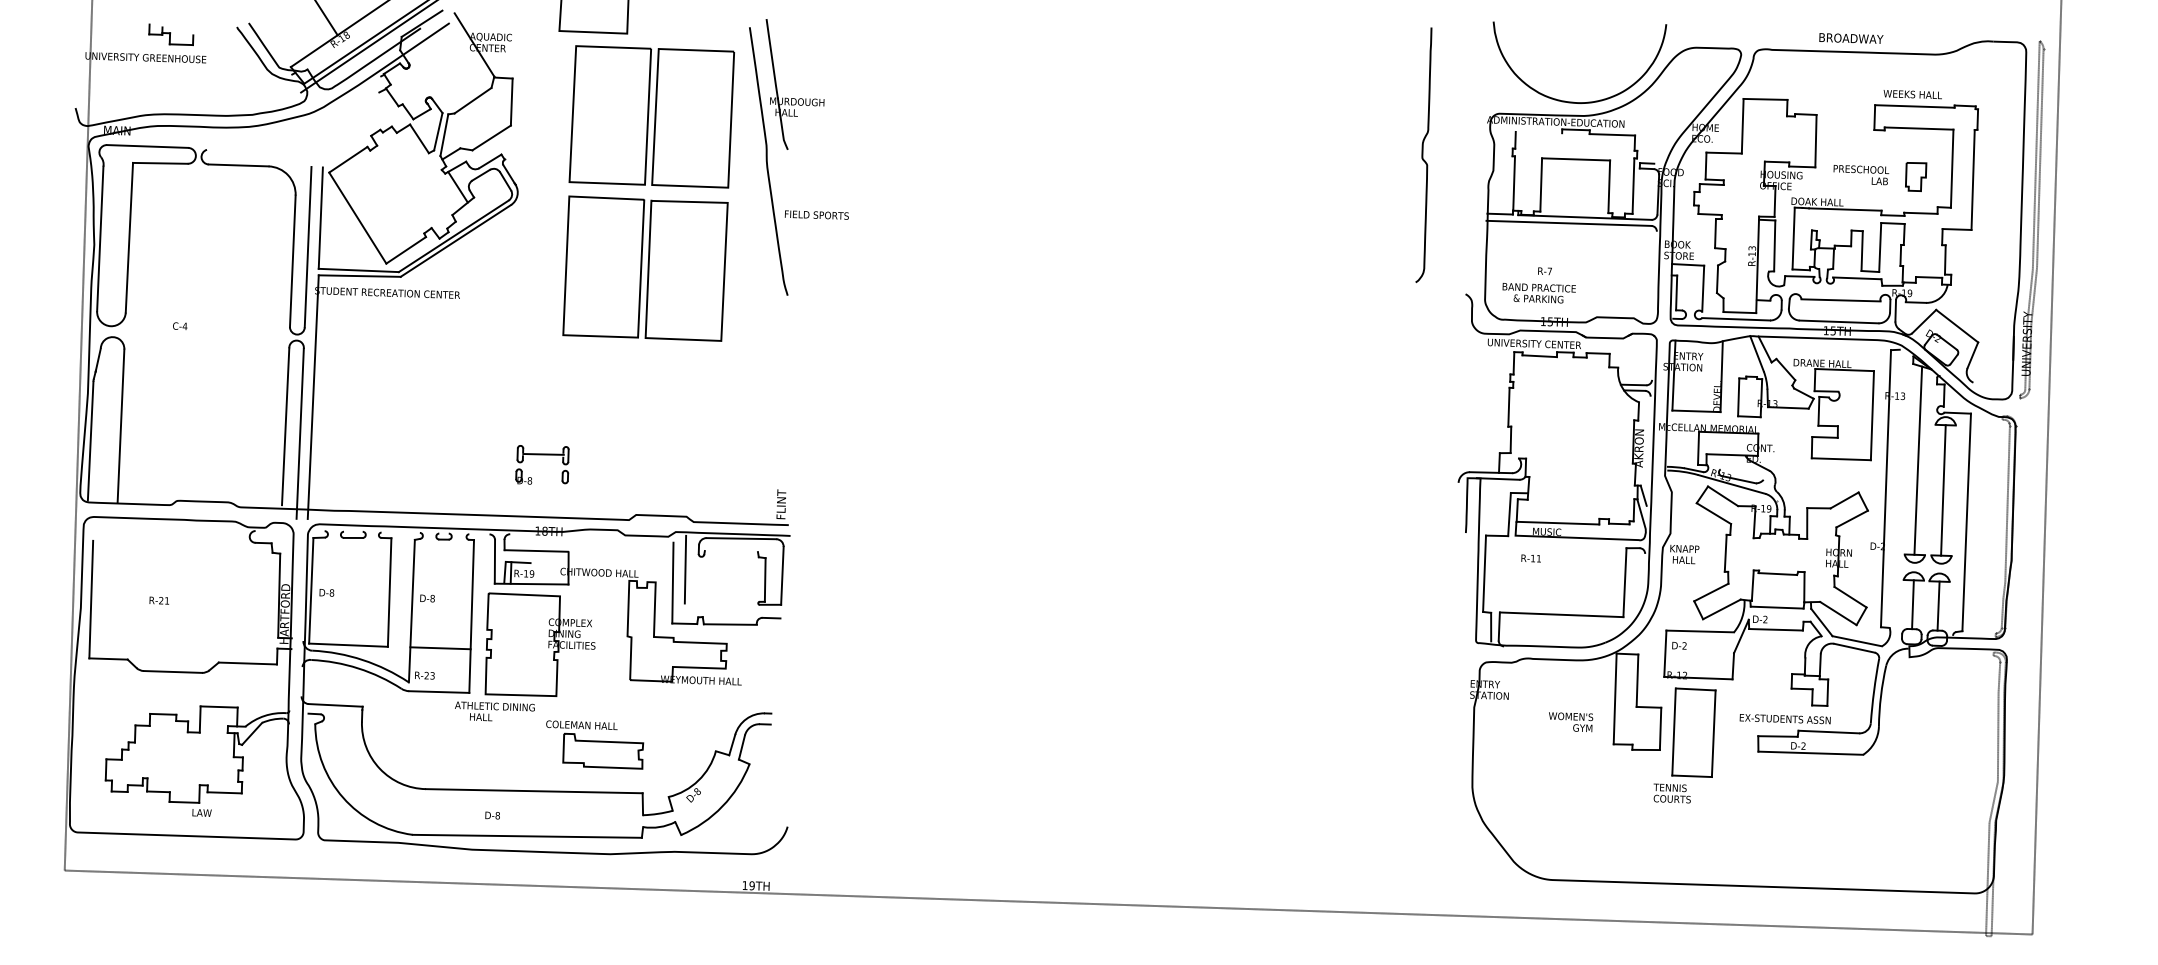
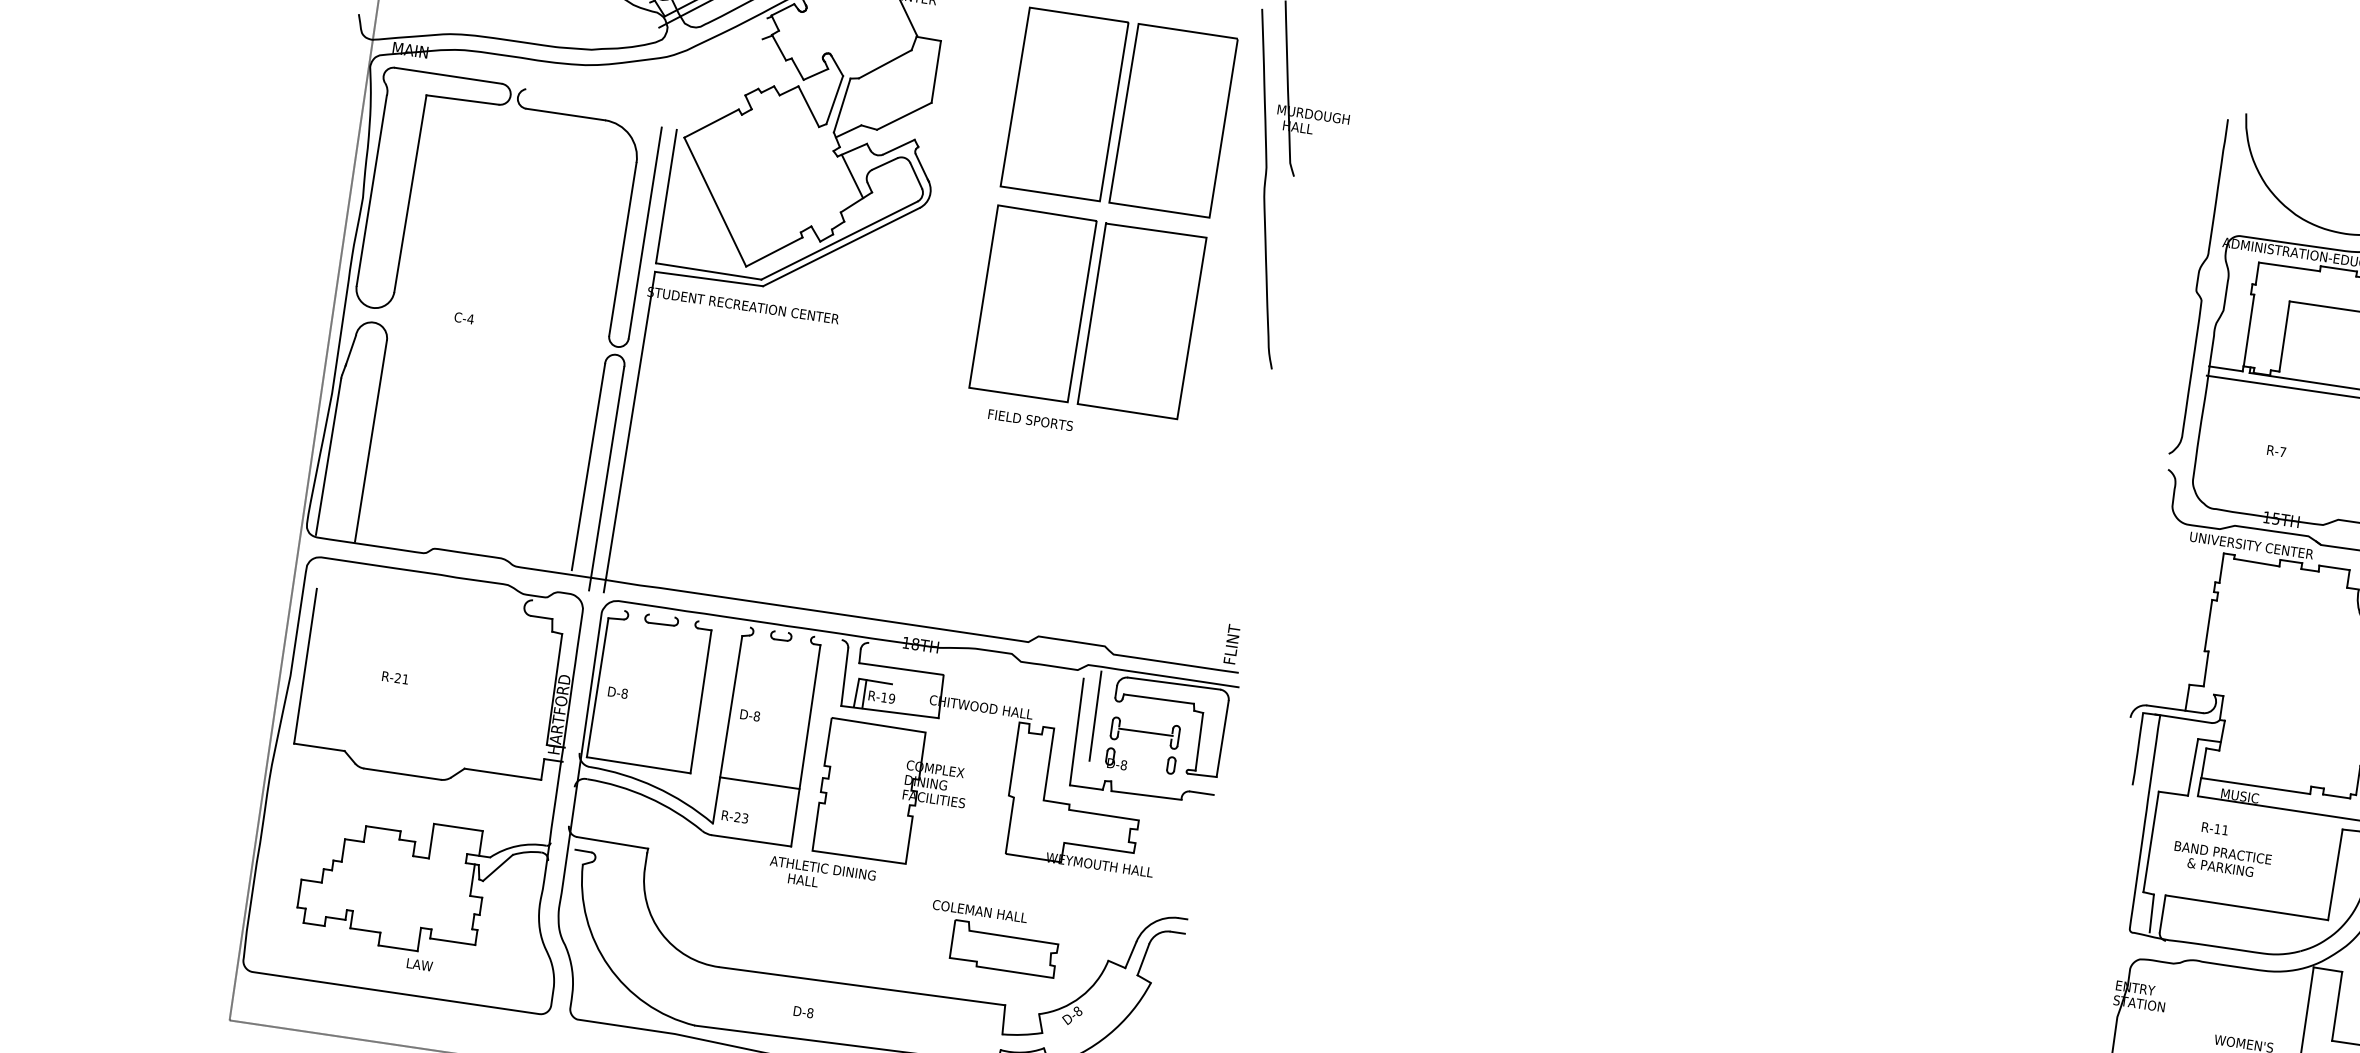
line: (1538, 132) -> (2288, 266), added
curve: (1423, 154) -> (2198, 285), moved
text: (816, 214) -> (1030, 419), moved
text: (1538, 293) -> (2221, 860), moved
part: (542, 455) -> (1144, 733), moved
line: (730, 551) -> (1157, 698), added
part: (595, 744) -> (995, 938), moved

